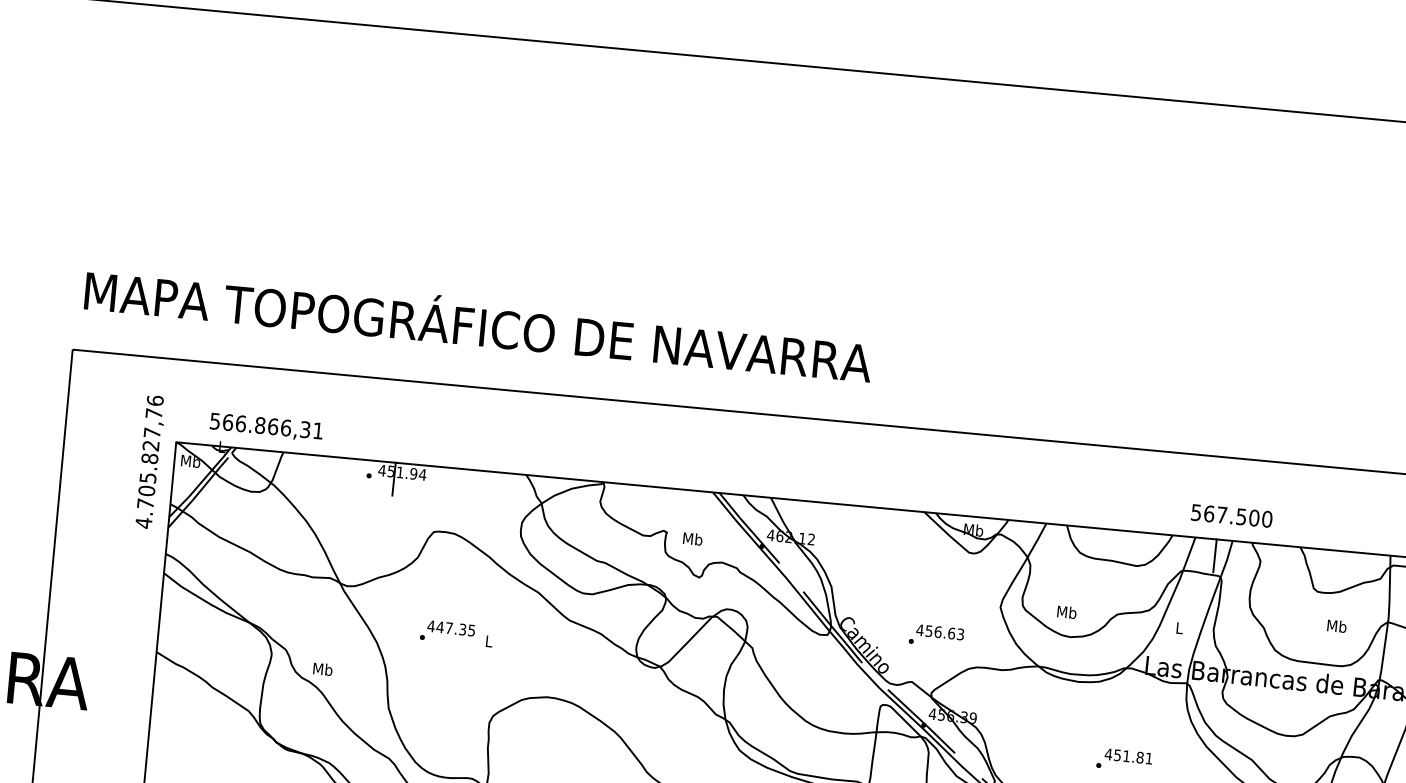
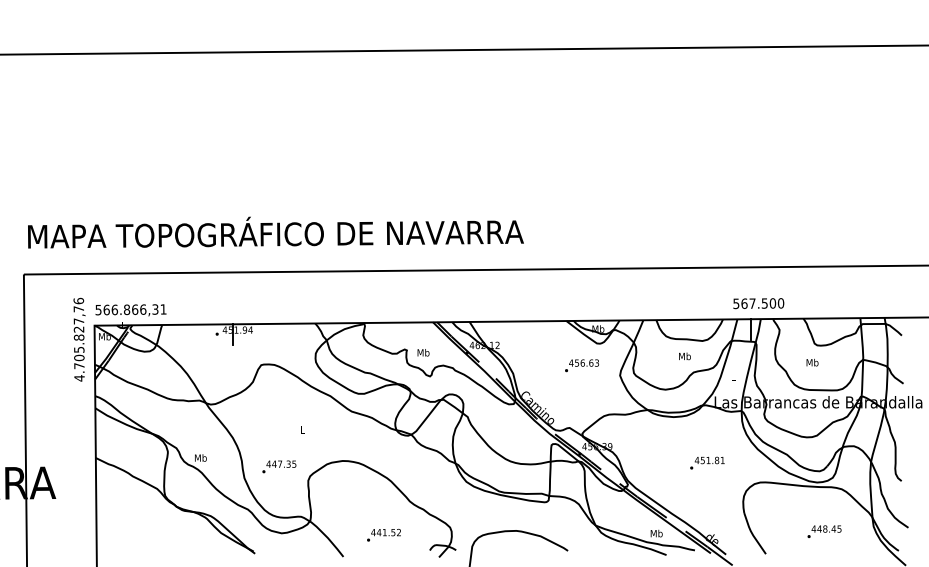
text: (265, 427) -> (130, 310), moved
text: (1066, 612) -> (684, 356), moved
text: (1336, 625) -> (812, 362), moved
text: (447, 631) -> (279, 466), moved
text: (935, 635) -> (581, 365), moved

